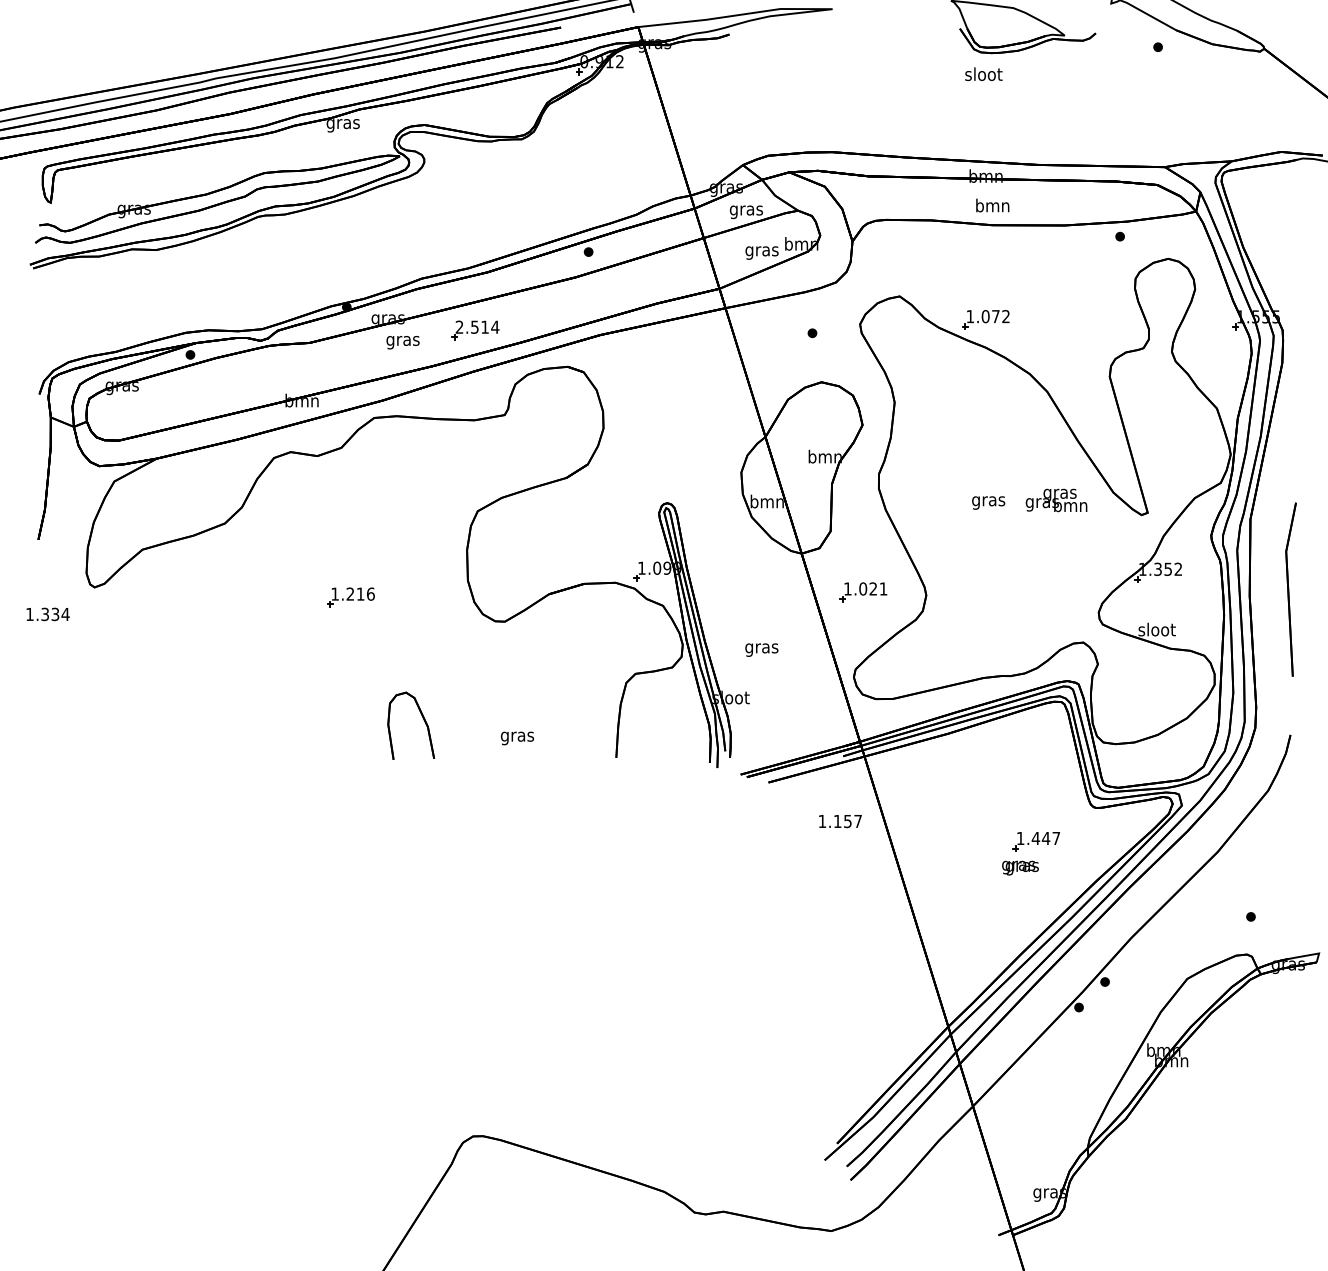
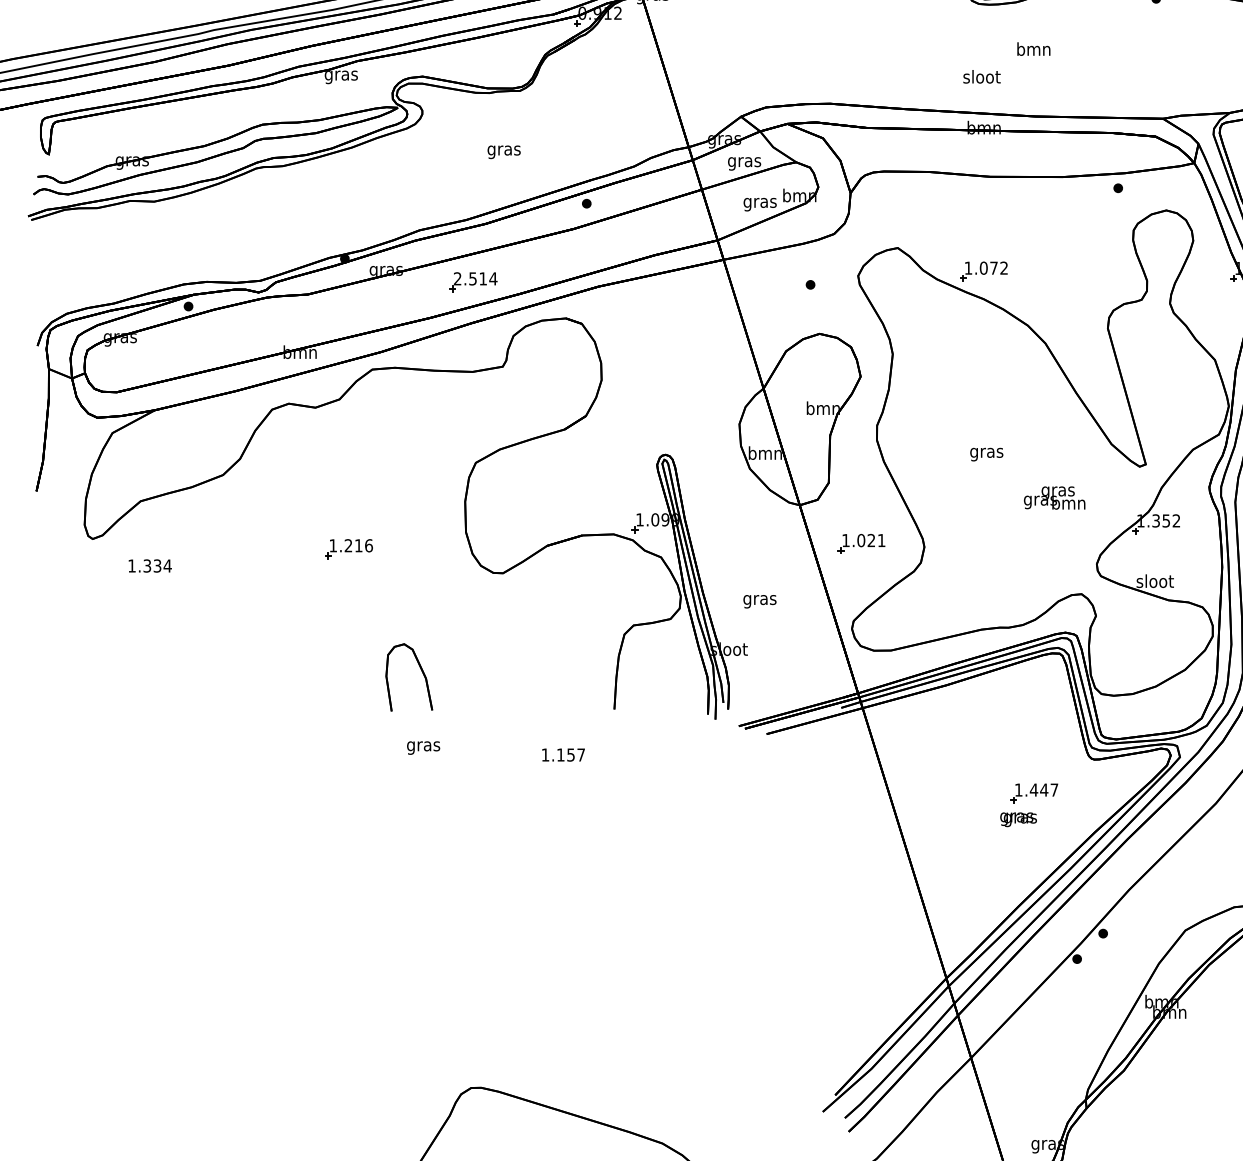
text: (983, 73) -> (981, 76), moved
text: (992, 205) -> (1033, 49), moved
text: (402, 342) -> (503, 152), moved
text: (1056, 500) -> (1054, 498), moved
text: (47, 614) -> (149, 566), moved
text: (517, 738) -> (423, 748), moved
text: (840, 821) -> (563, 755), moved

